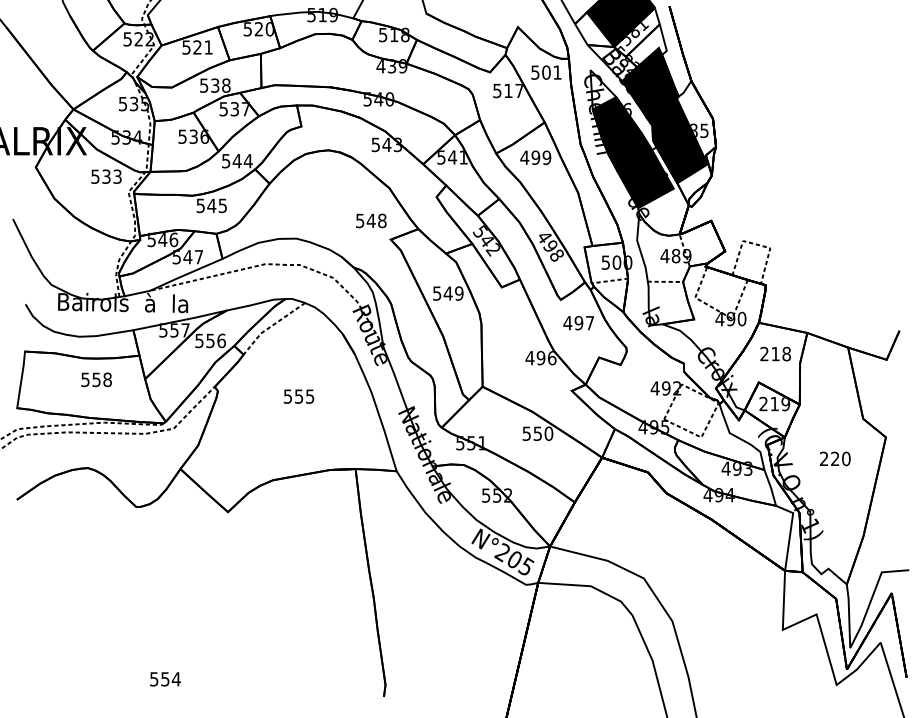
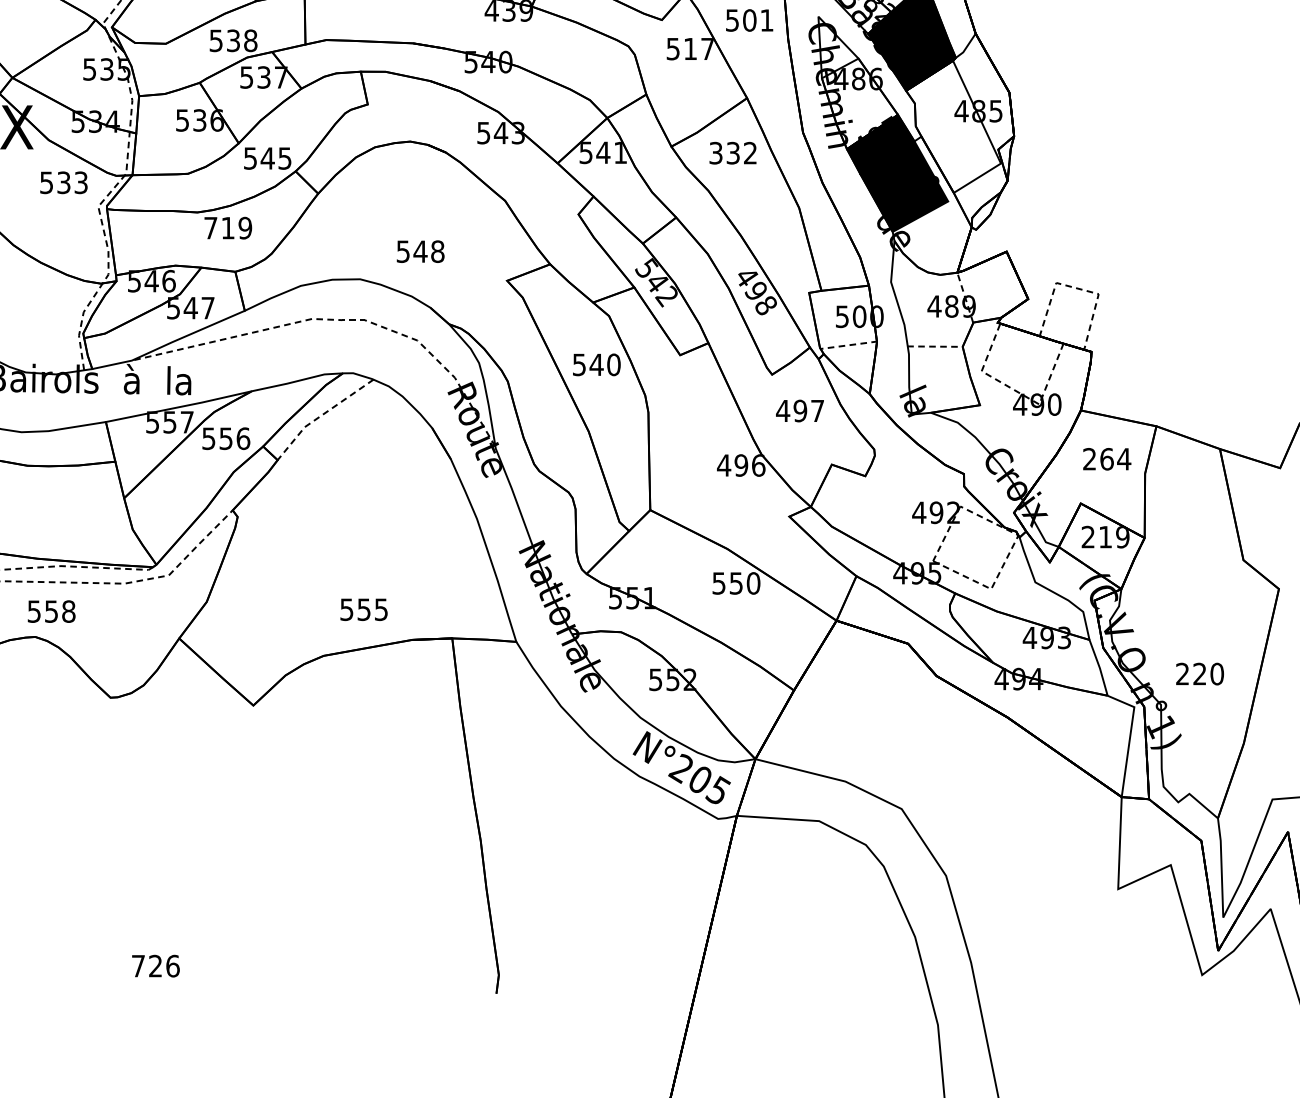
fill: (616, 126) -> (858, 104), removed
fill: (676, 140) -> (952, 126), removed
text: (535, 157) -> (732, 152), 499 -> 332
text: (247, 161) -> (283, 159), 544 -> 545
text: (211, 205) -> (227, 227), 545 -> 719
text: (371, 220) -> (420, 250), moved
text: (459, 293) -> (614, 364), 549 -> 540
text: (781, 353) -> (1116, 458), 218 -> 264
text: (96, 379) -> (51, 611), moved
text: (299, 396) -> (364, 609), moved
text: (835, 458) -> (1200, 673), moved
text: (165, 679) -> (155, 966), 554 -> 726

